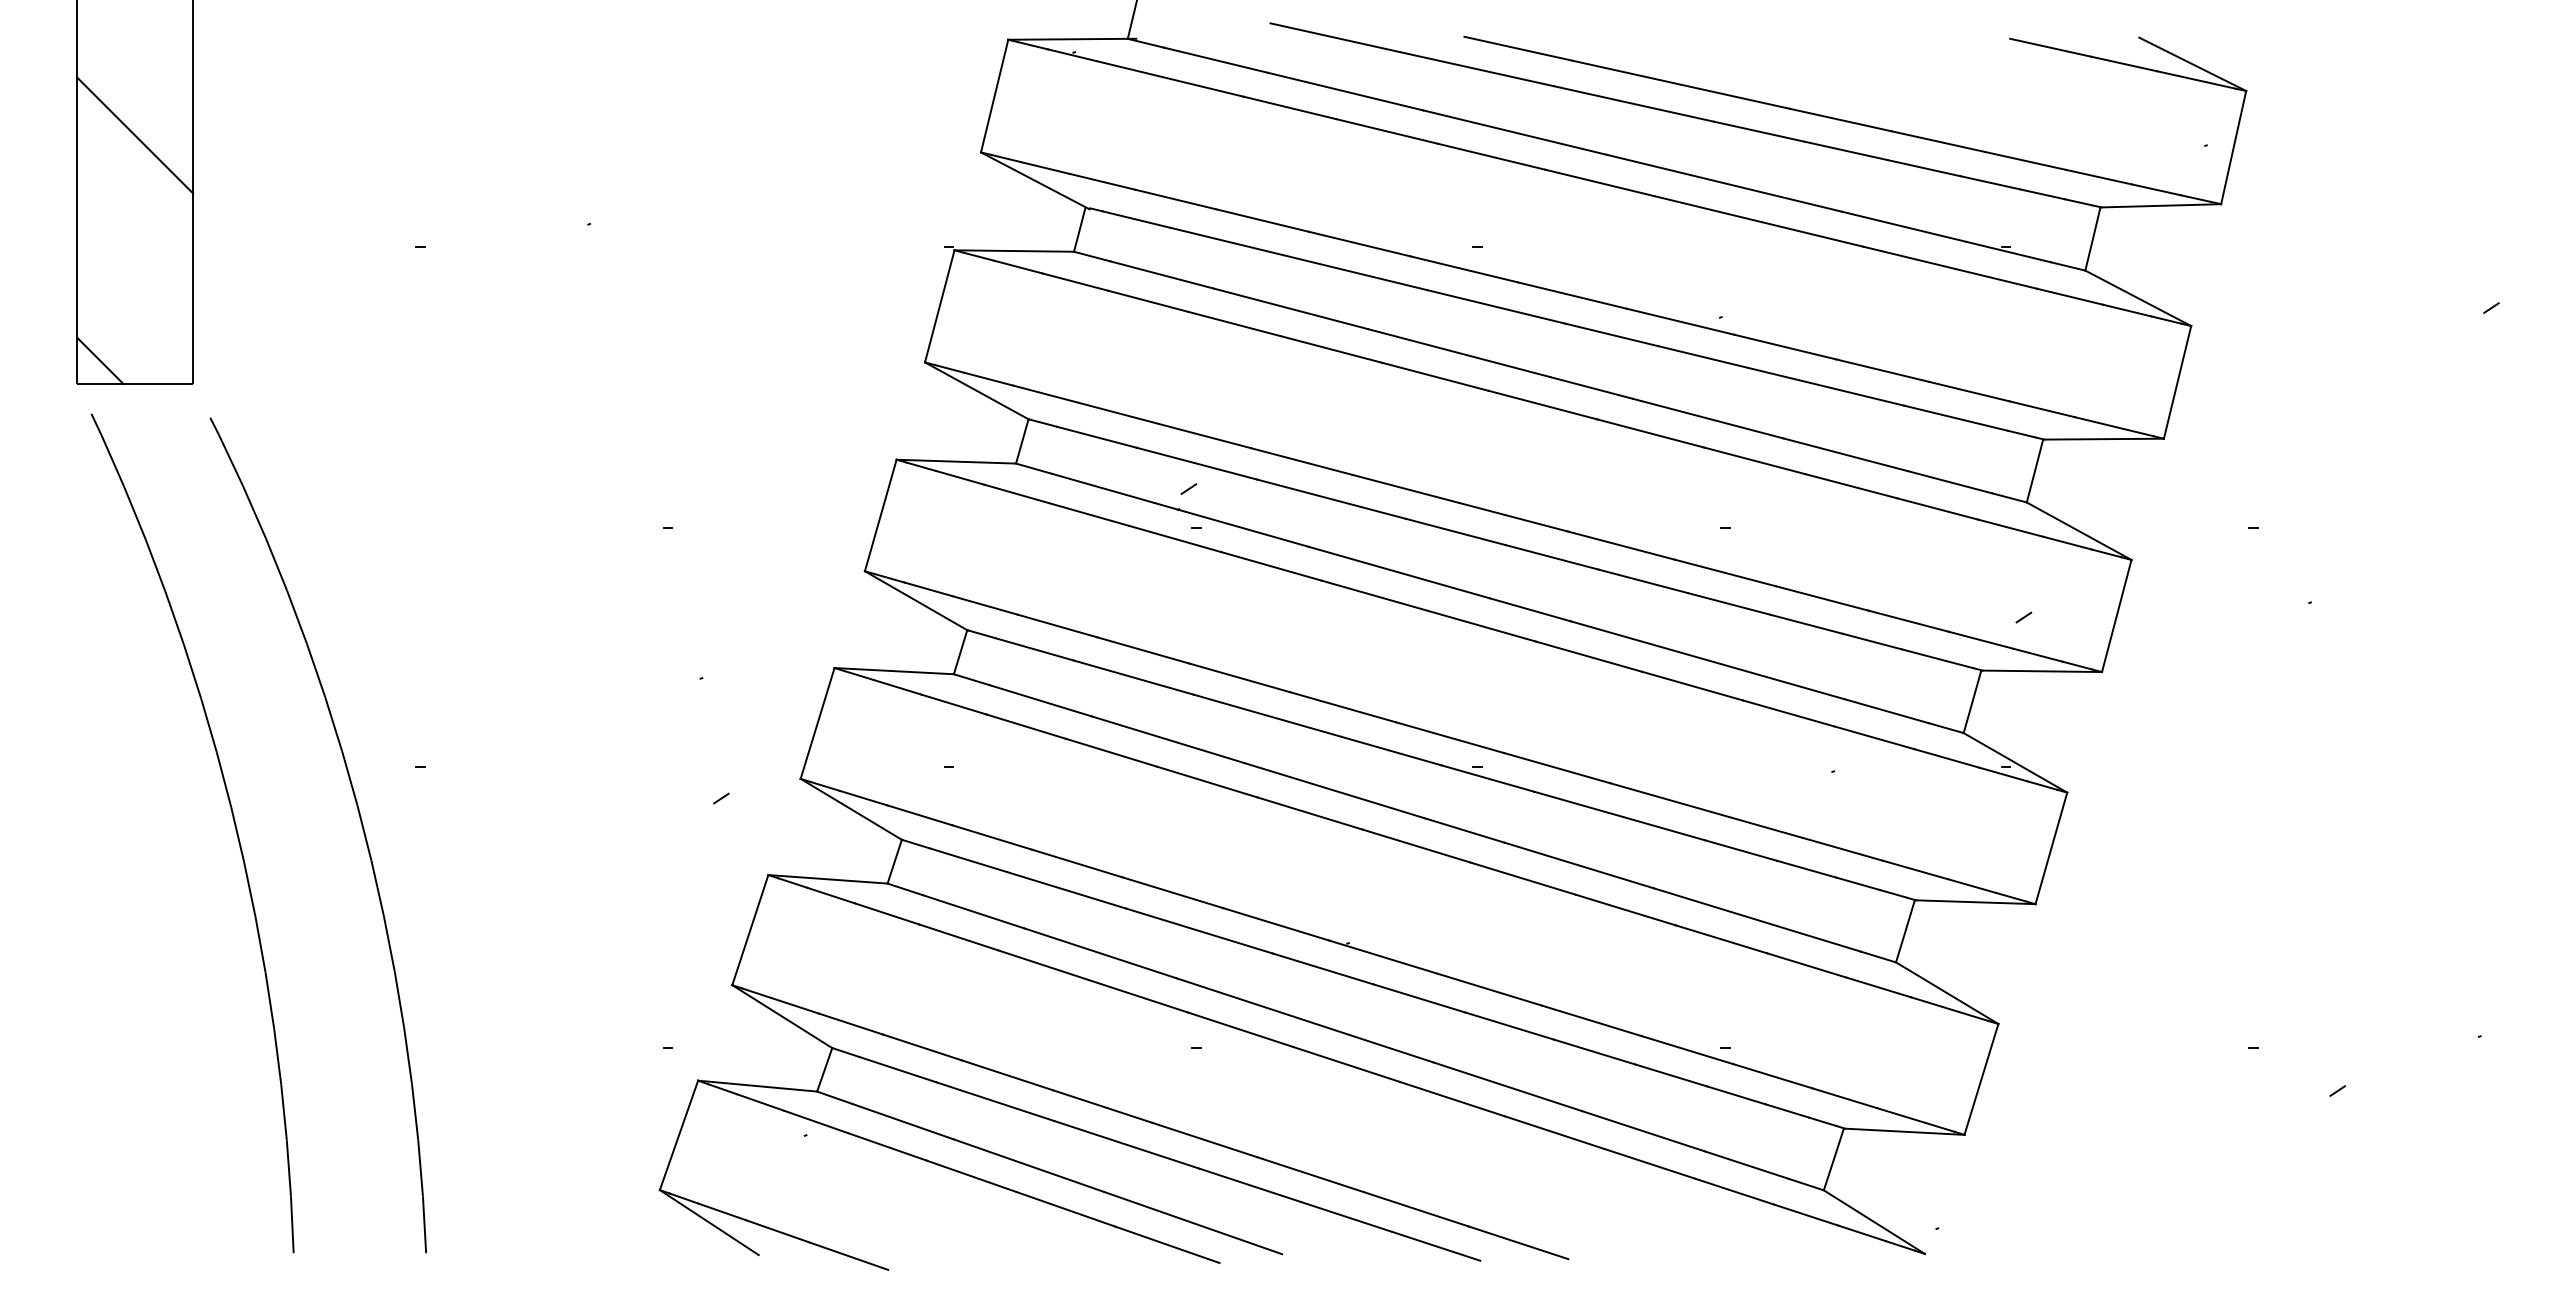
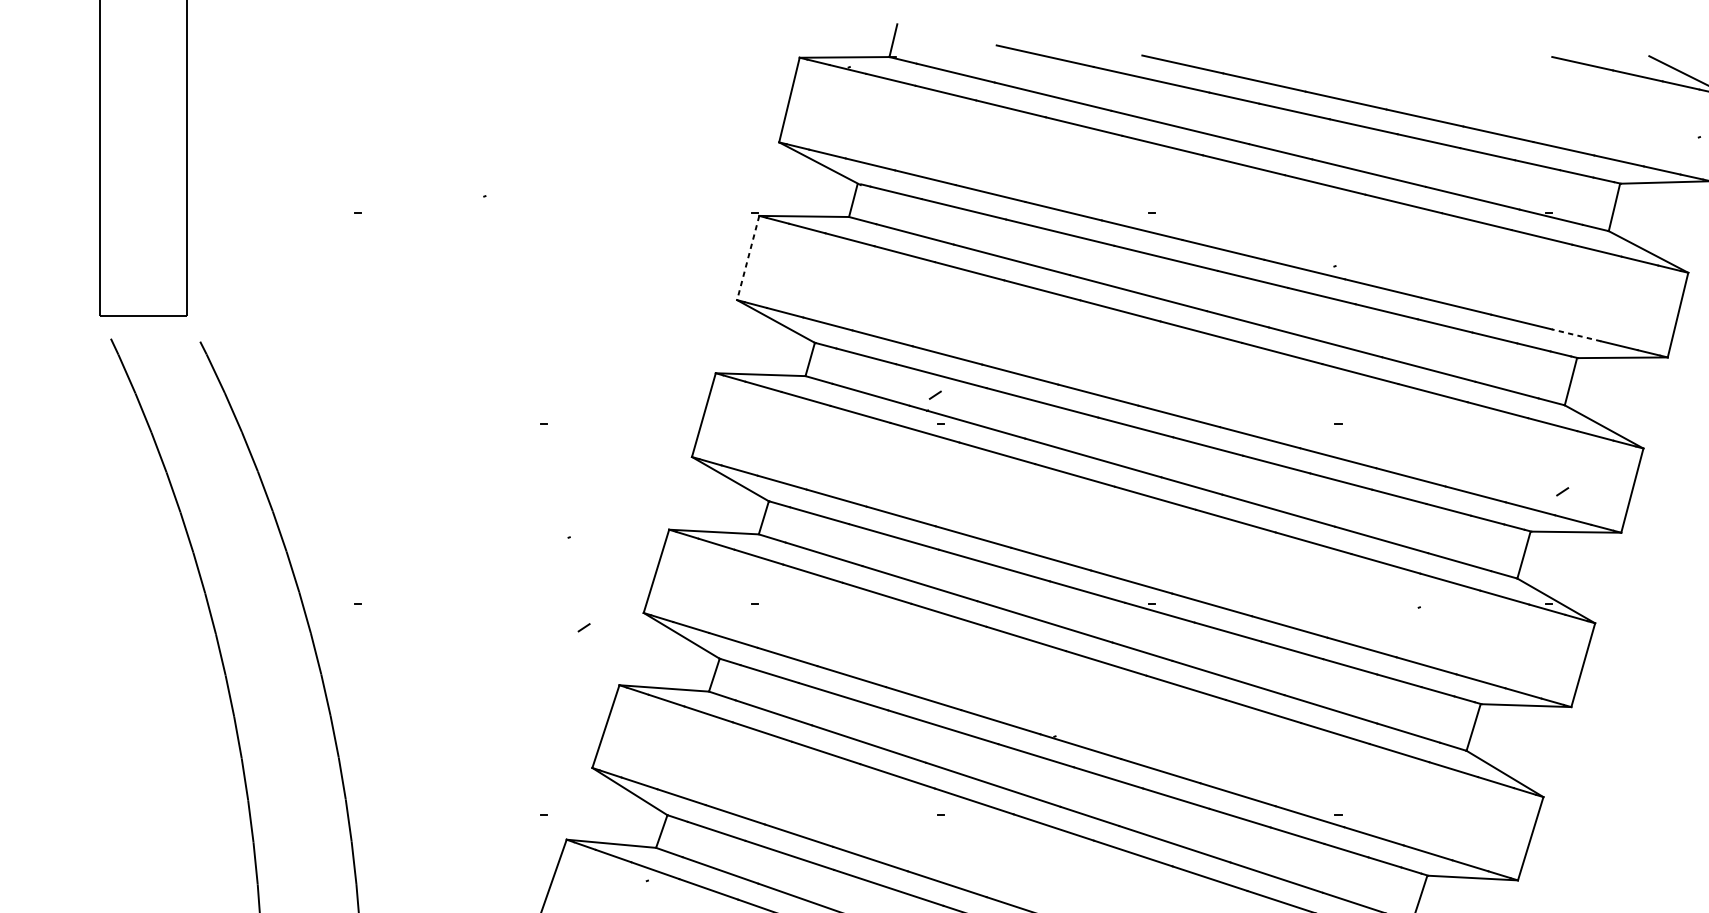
line: (135, 135) -> (144, 129), removed
line: (939, 306) -> (748, 258), solid -> dashed
line: (100, 360) -> (117, 298), removed
line: (2042, 409) -> (1576, 335), solid -> dashed

